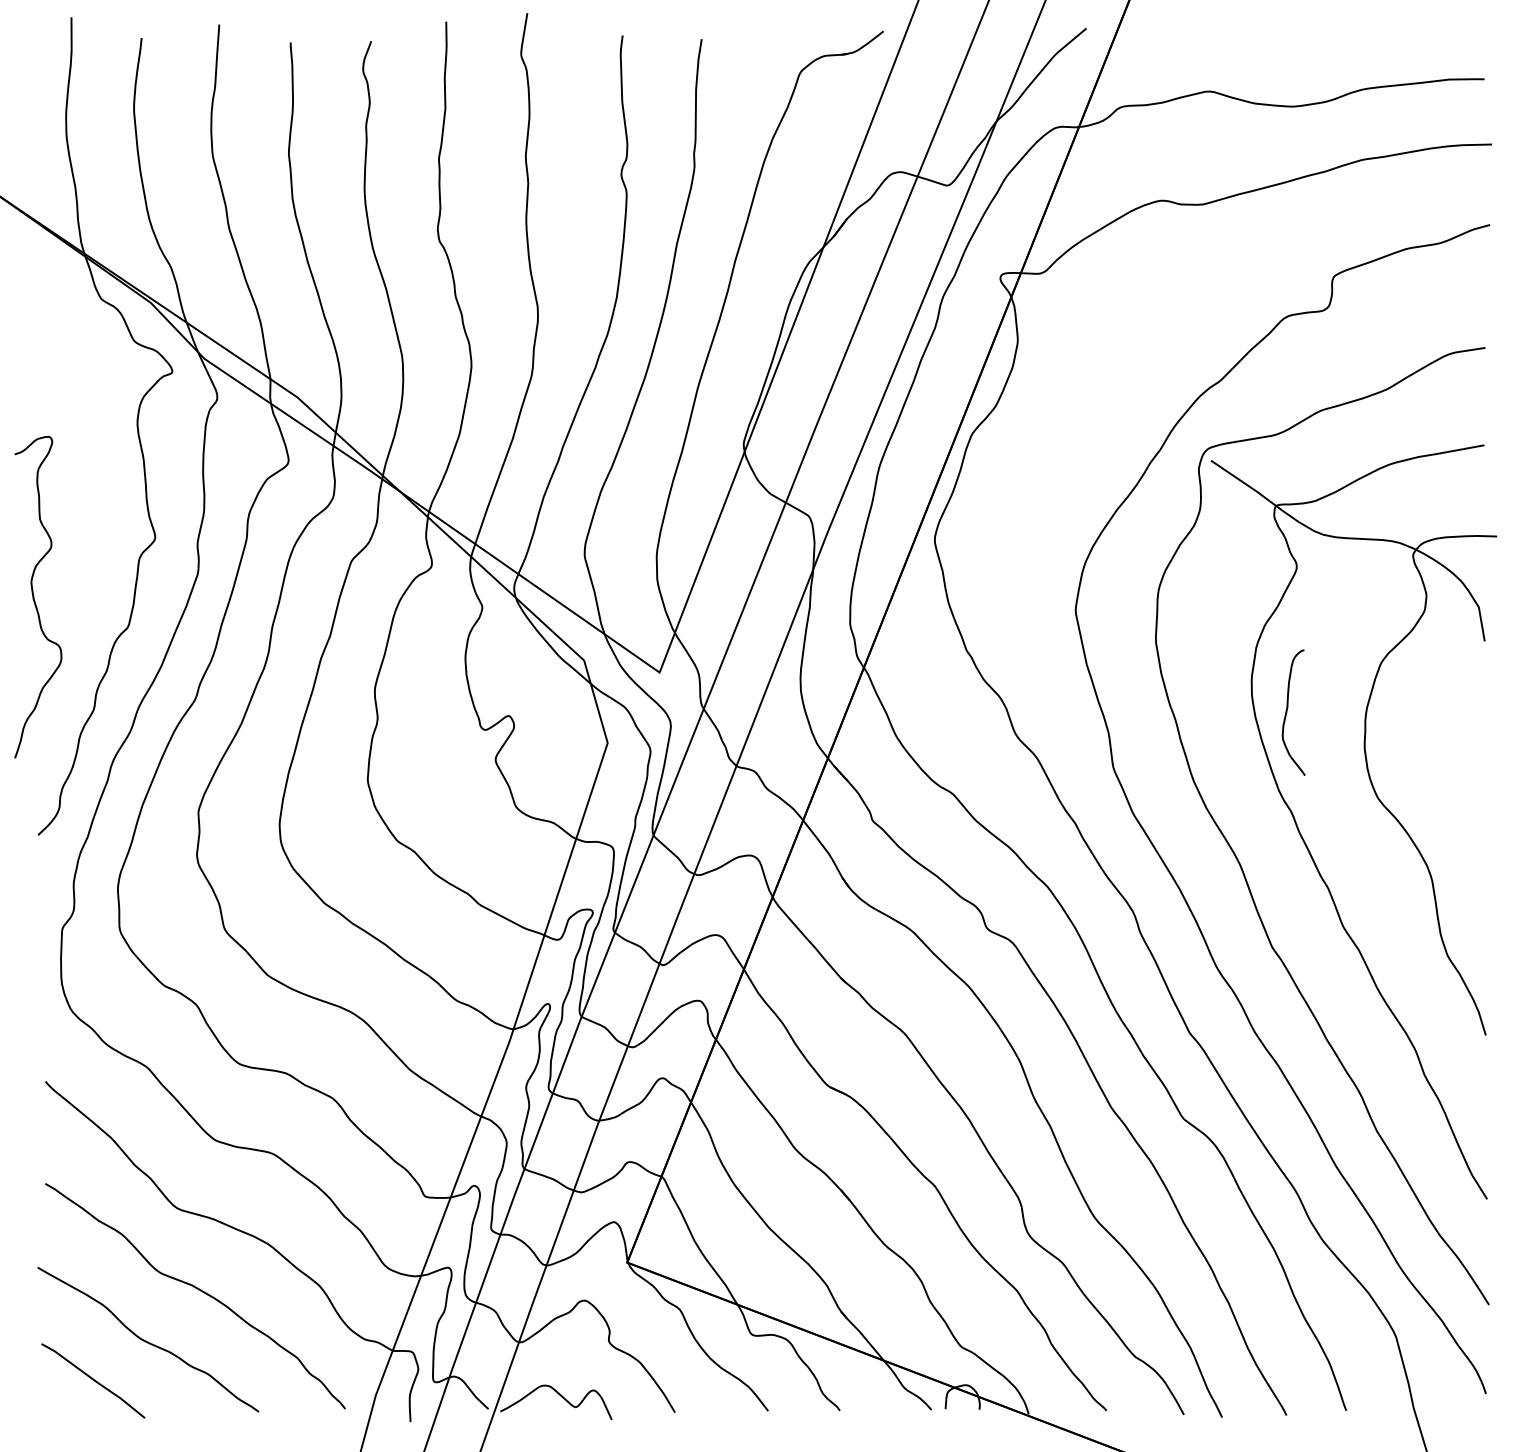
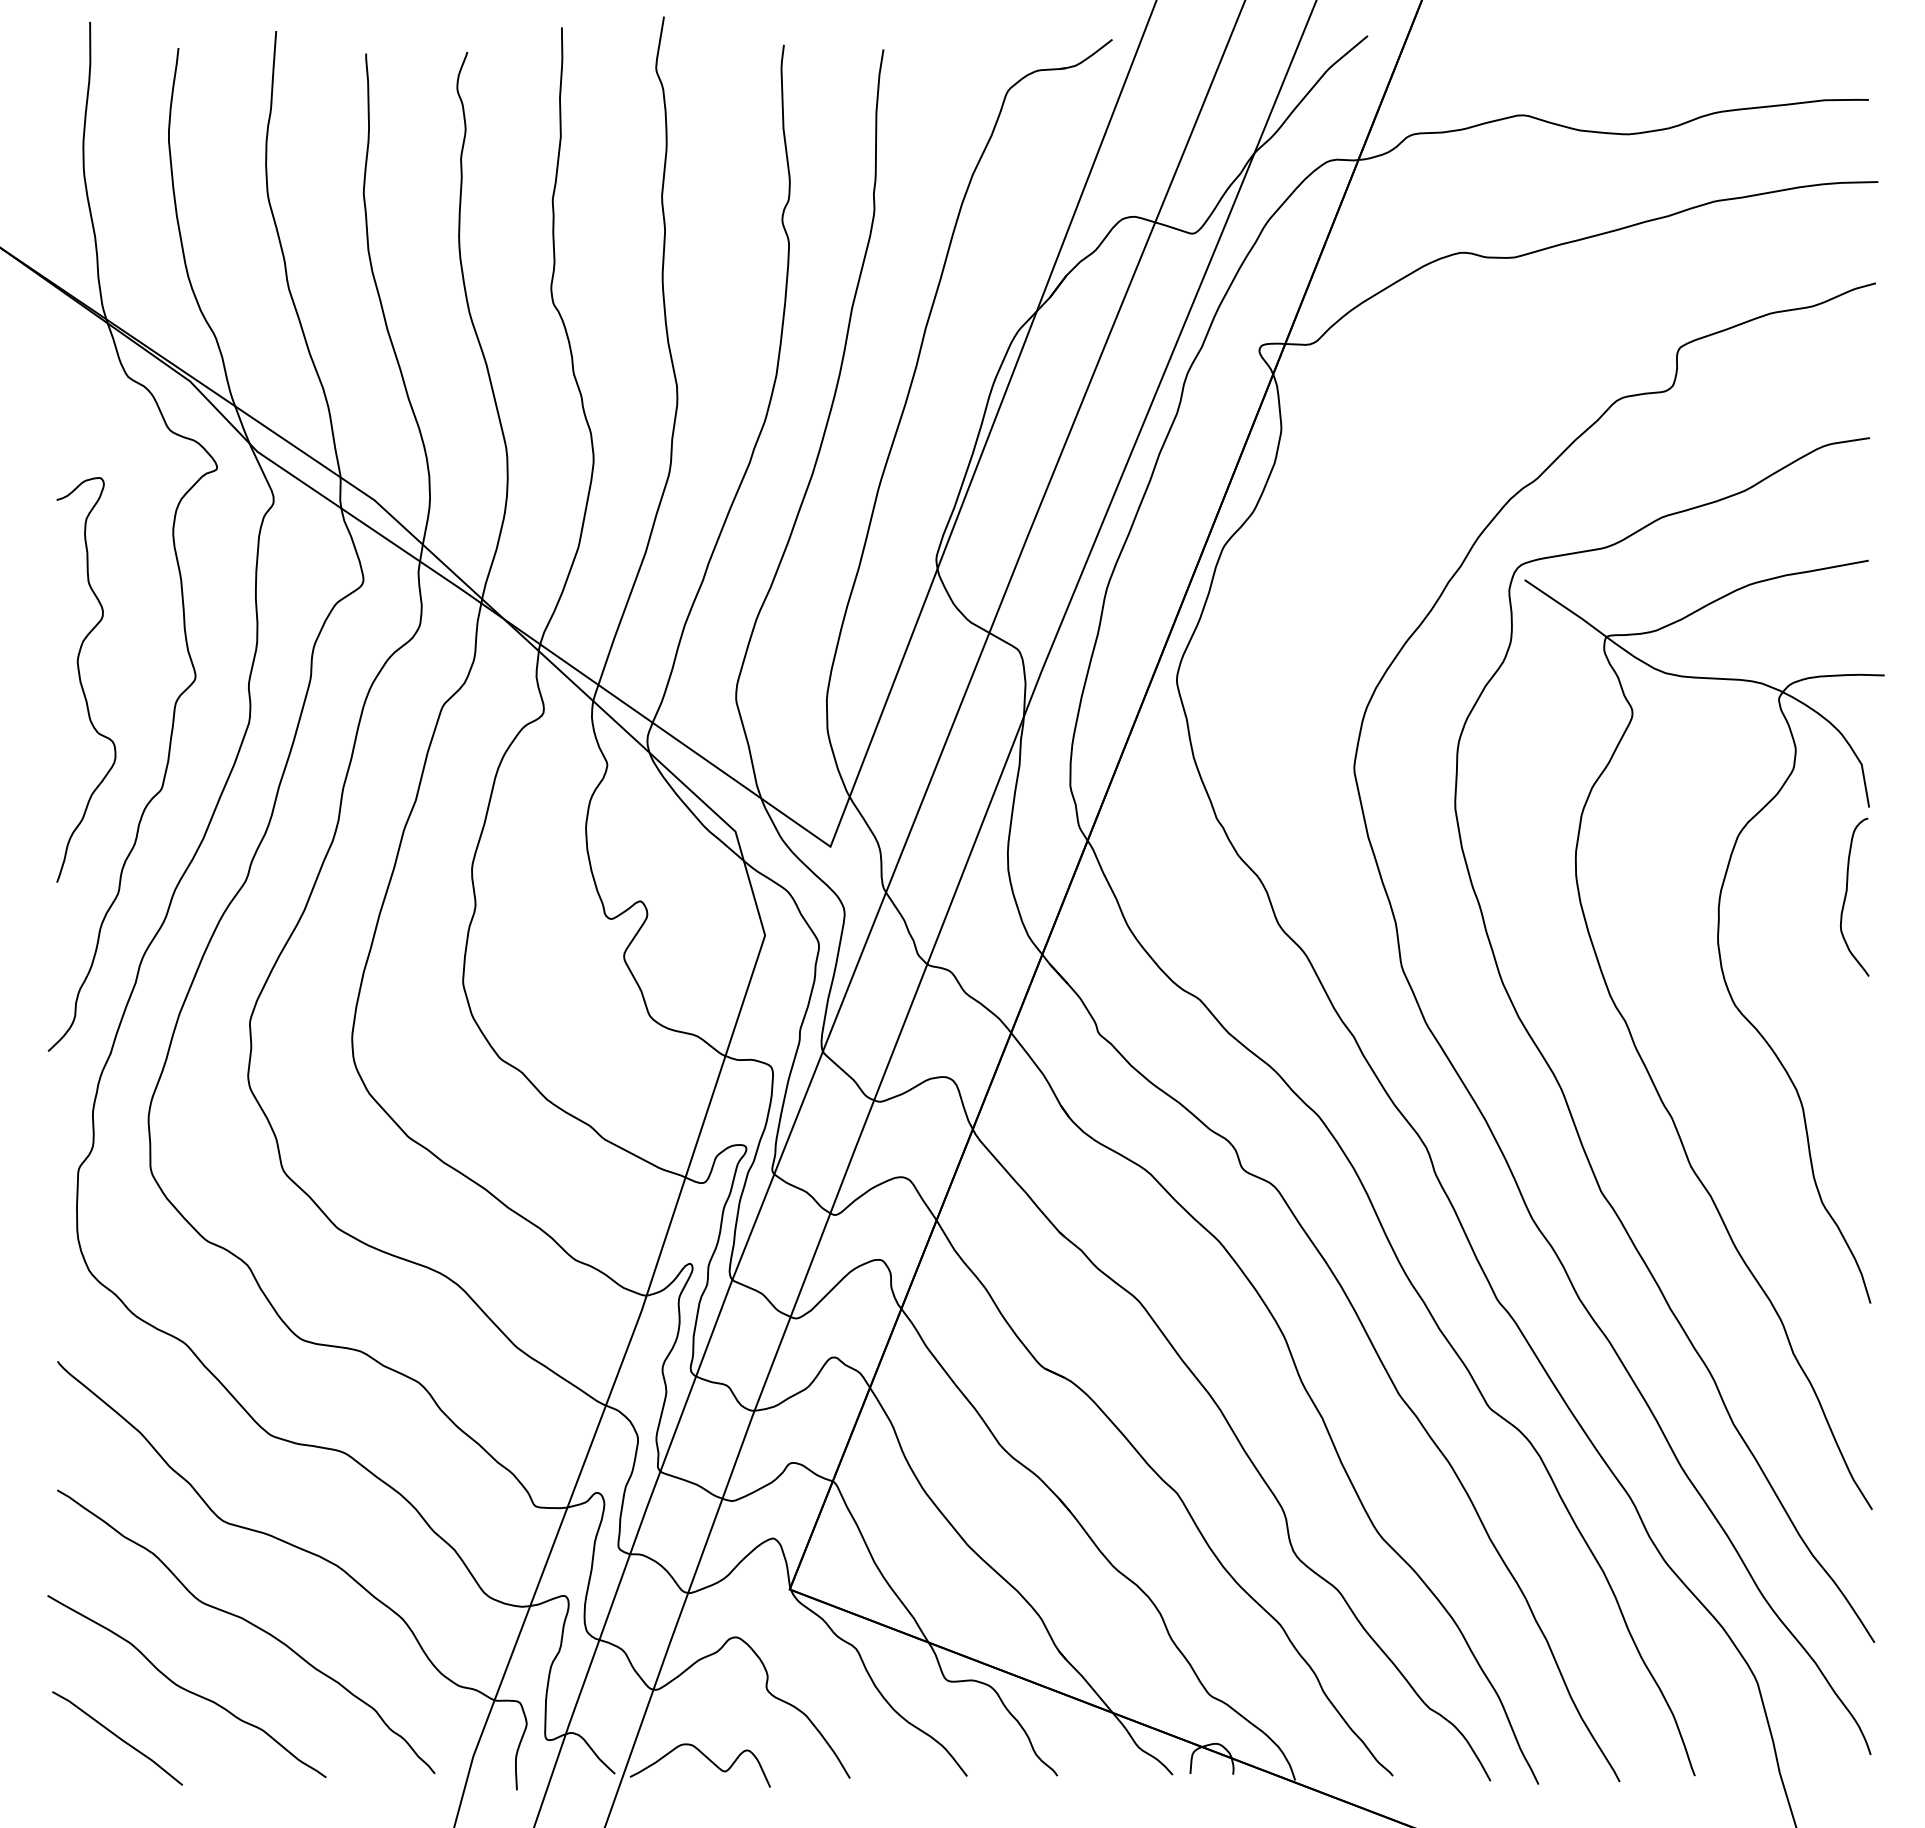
curve: (34, 597) -> (81, 680), moved
curve: (1287, 712) -> (1846, 896), moved

